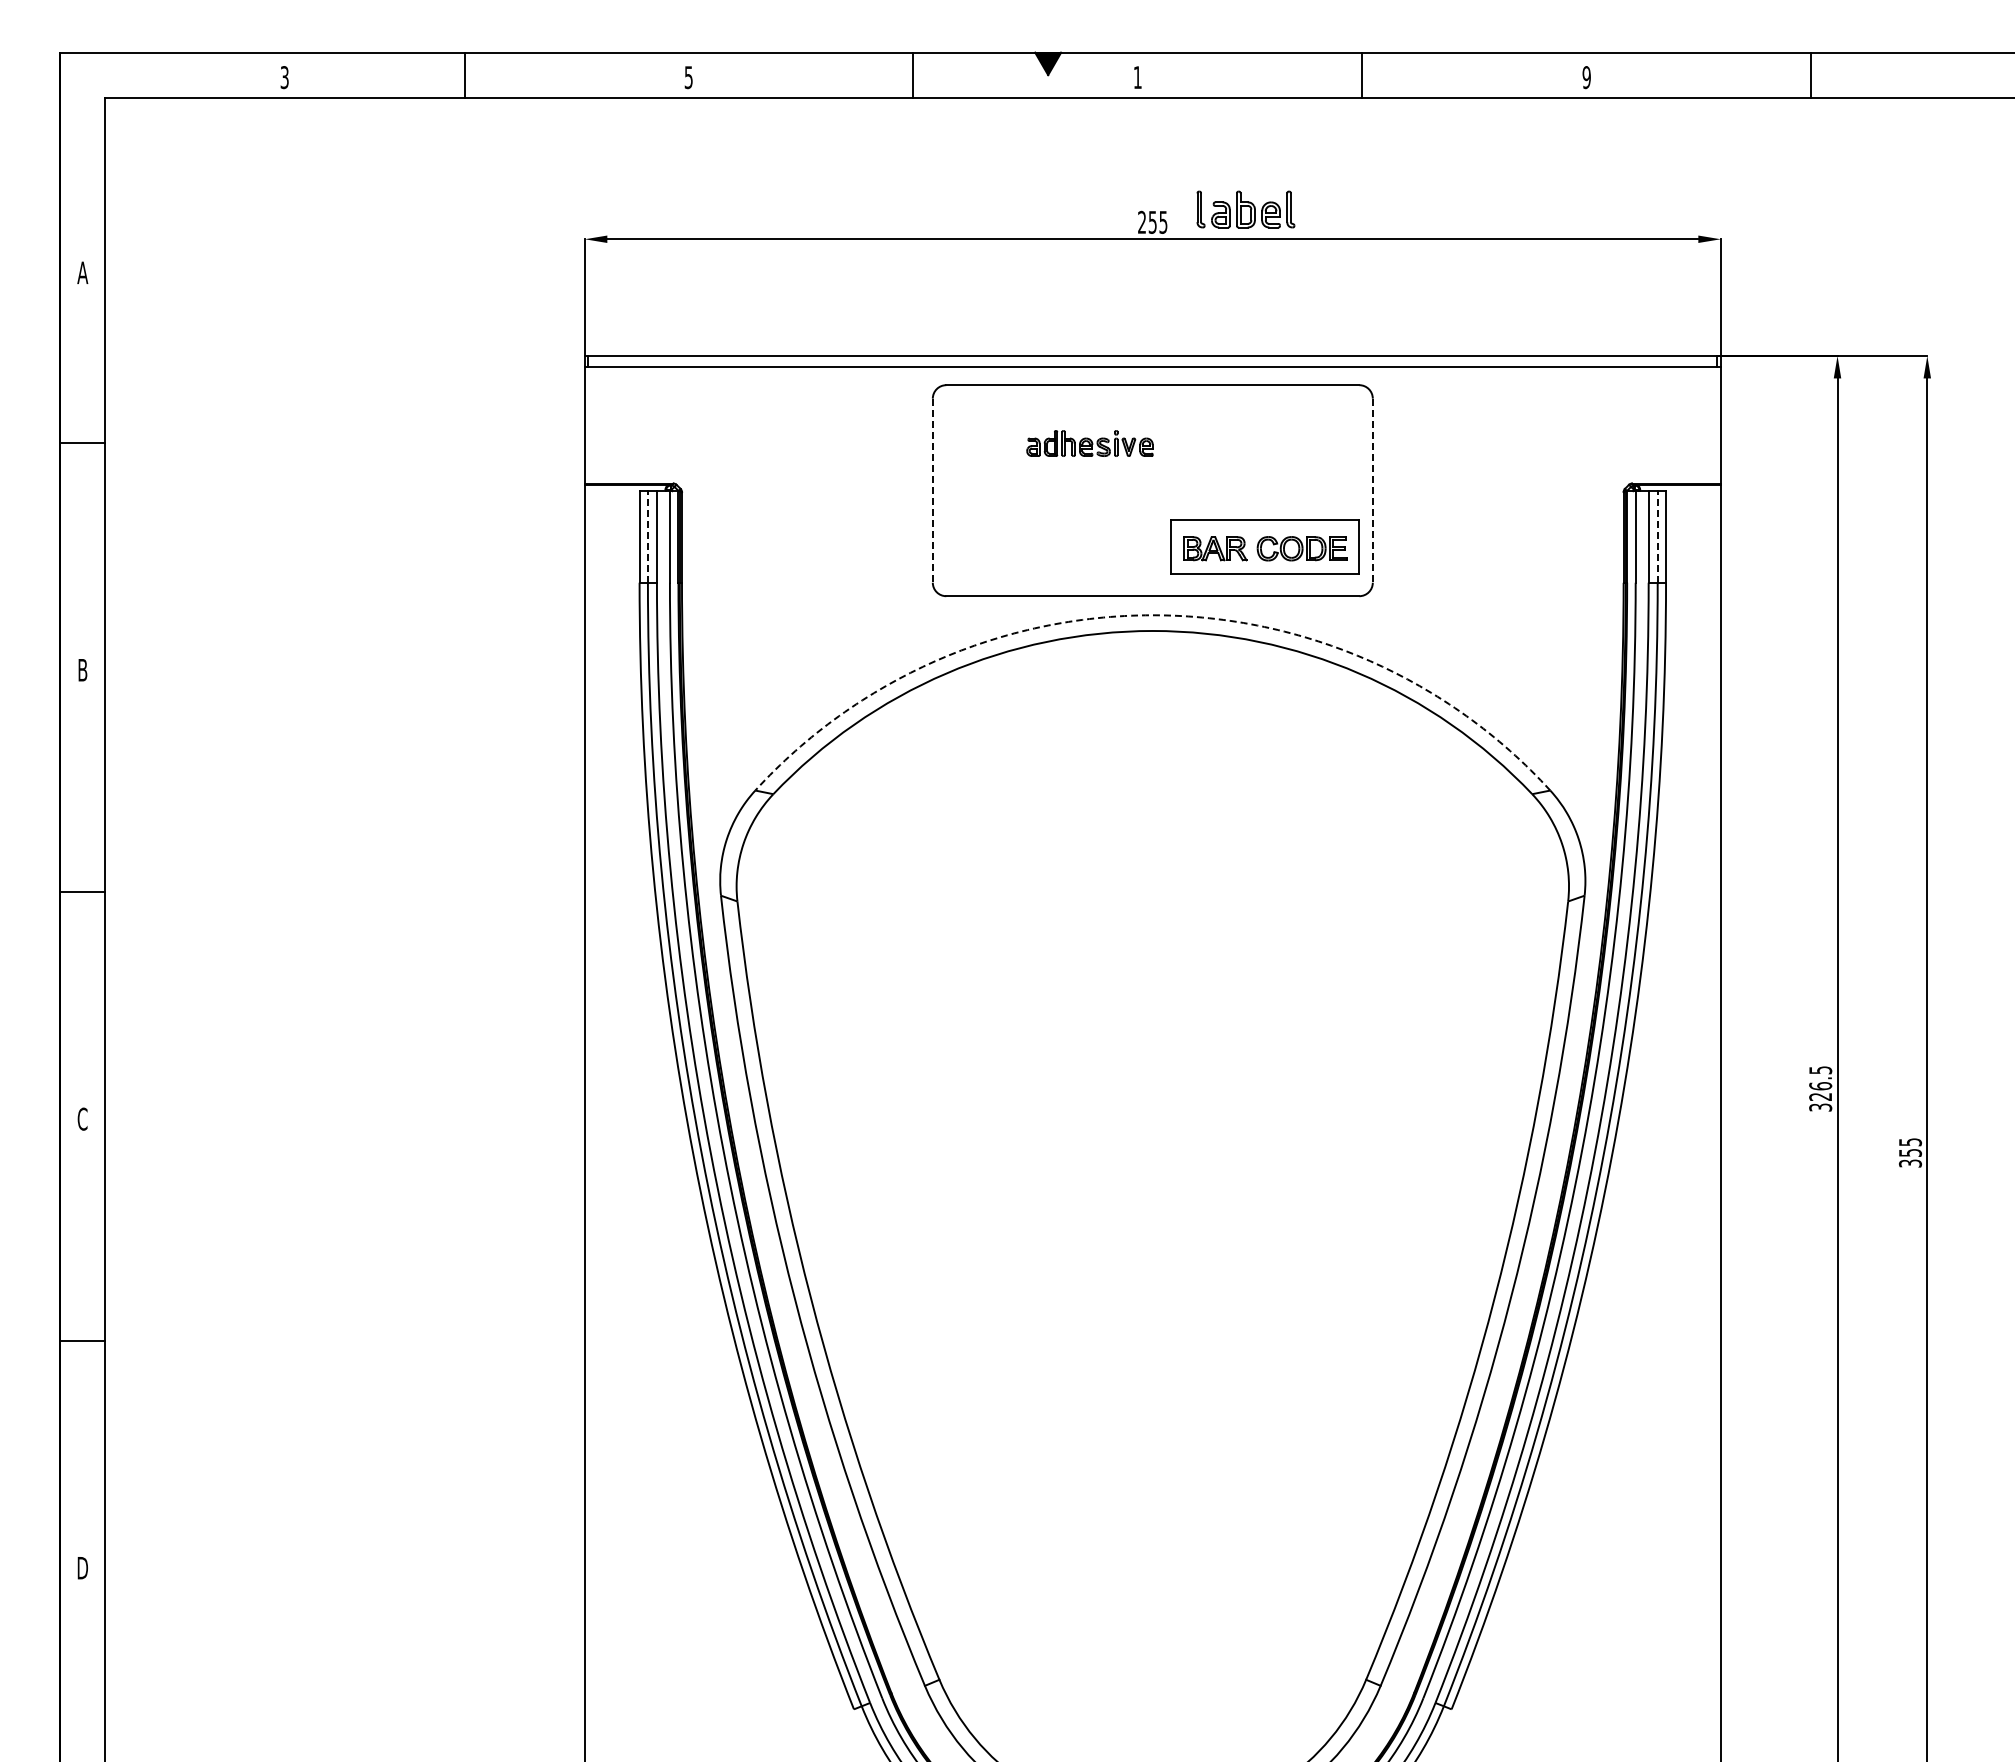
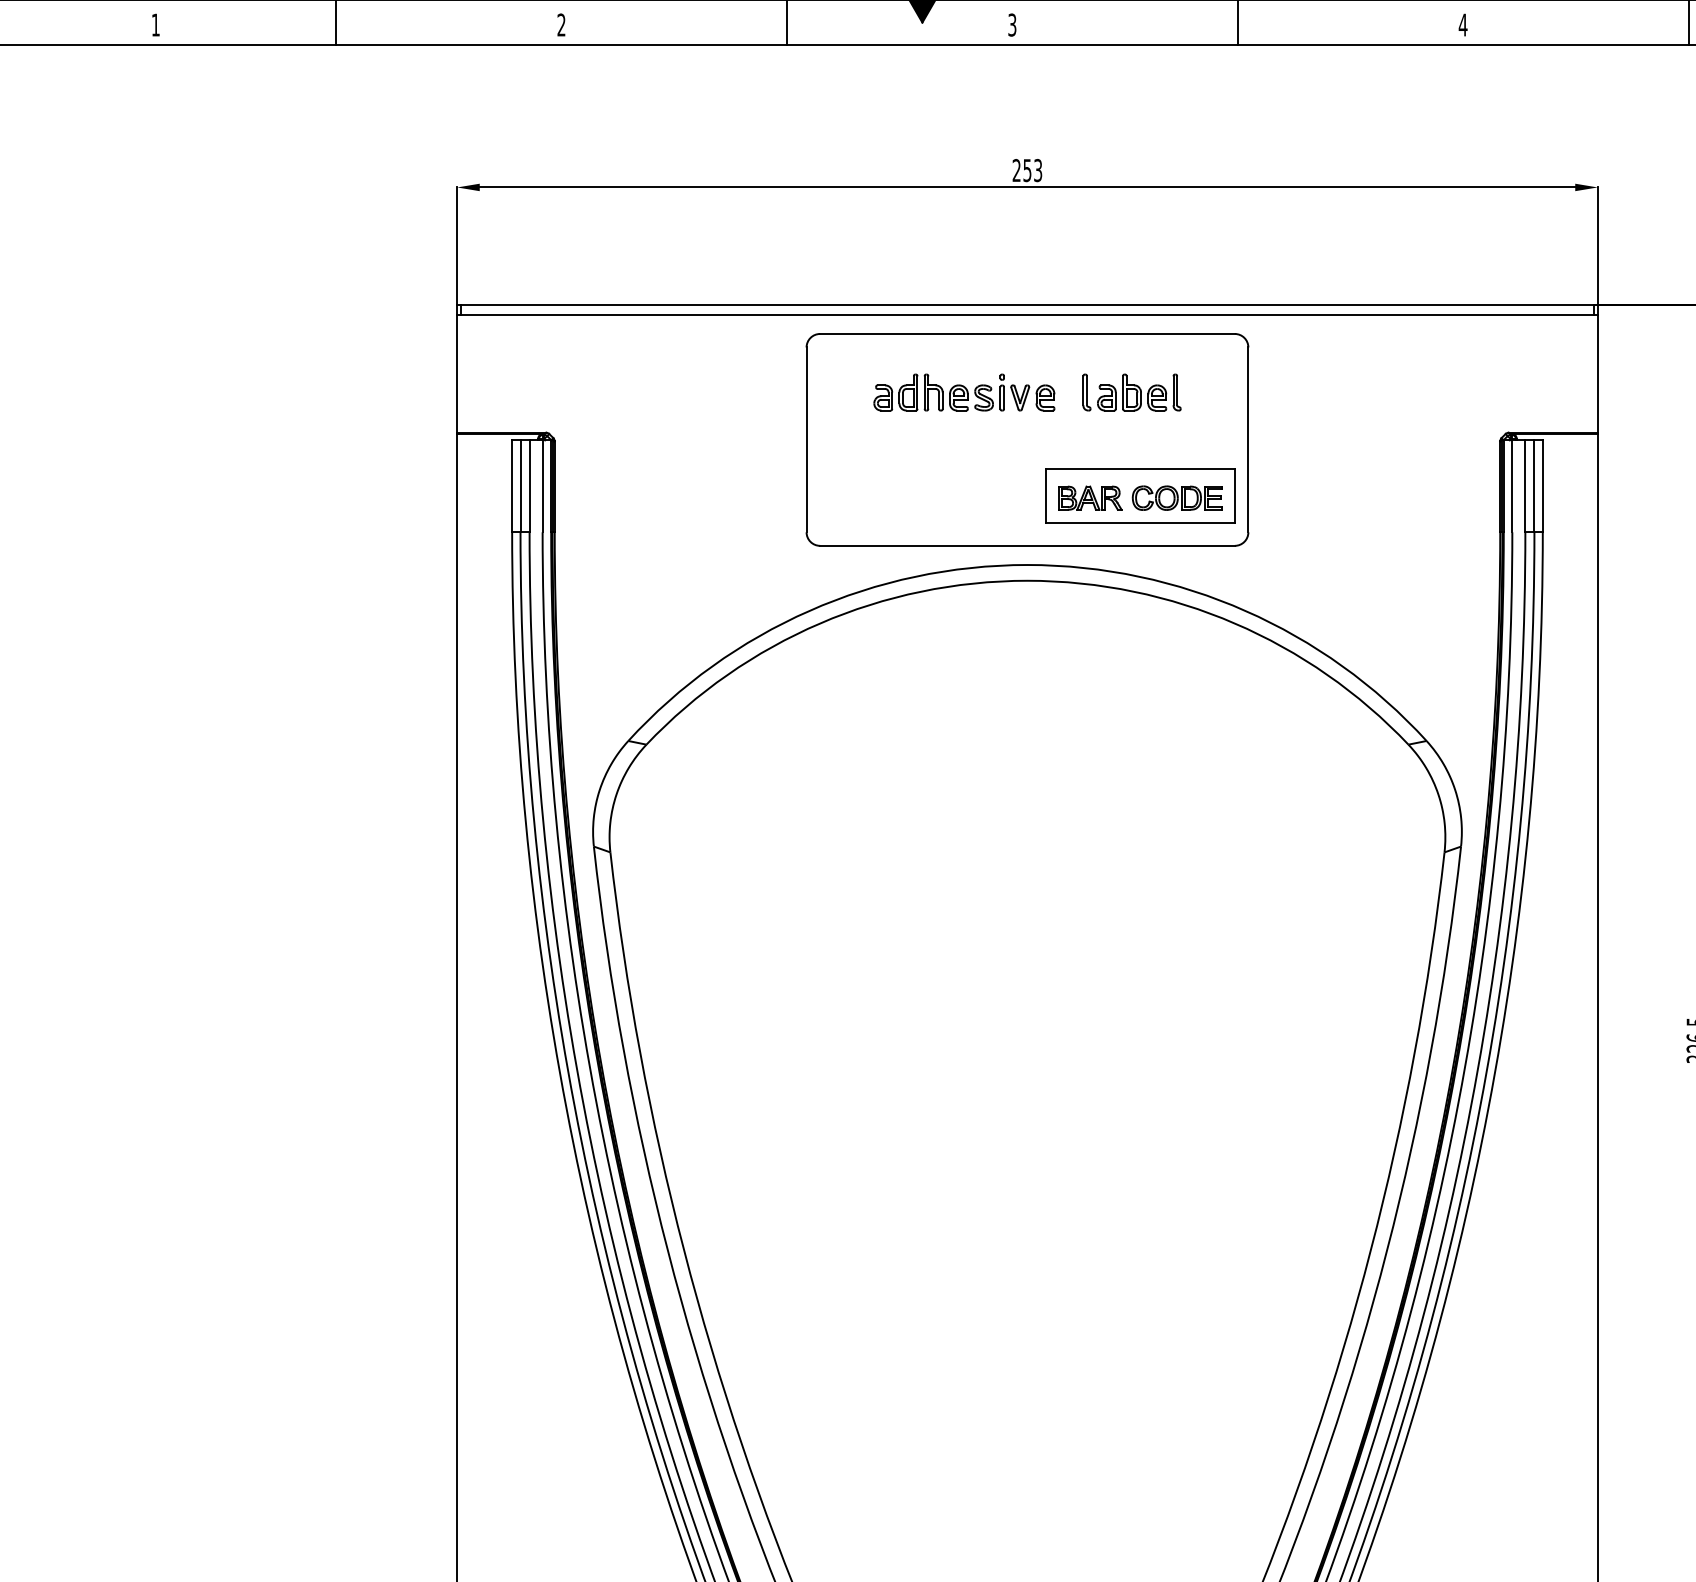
text: (284, 77) -> (155, 25), 3 -> 1
text: (688, 77) -> (561, 25), 5 -> 2
text: (1137, 77) -> (1012, 25), 1 -> 3
text: (1586, 77) -> (1462, 25), 9 -> 4
part: (1245, 209) -> (1131, 392), moved
text: (1163, 221) -> (1038, 169), 255 -> 253
part: (1089, 443) -> (963, 392), size x1.43
line: (932, 491) -> (806, 440), dashed -> solid
line: (1372, 491) -> (1248, 440), dashed -> solid
line: (647, 536) -> (520, 485), dashed -> solid
line: (1657, 536) -> (1534, 485), dashed -> solid
arc: (1152, 615) -> (1027, 565), dashed -> solid

